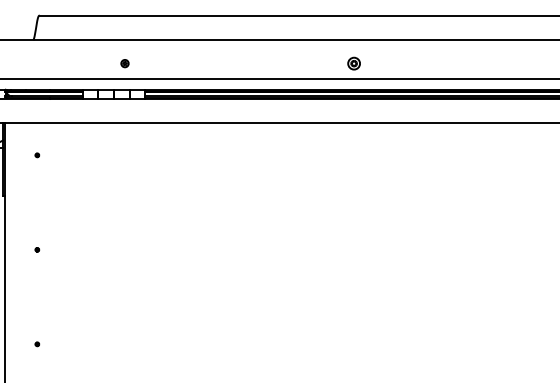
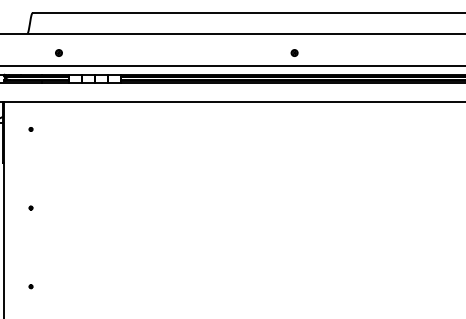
part: (124, 62) -> (58, 52), moved
part: (353, 62) -> (294, 52), size x0.62

